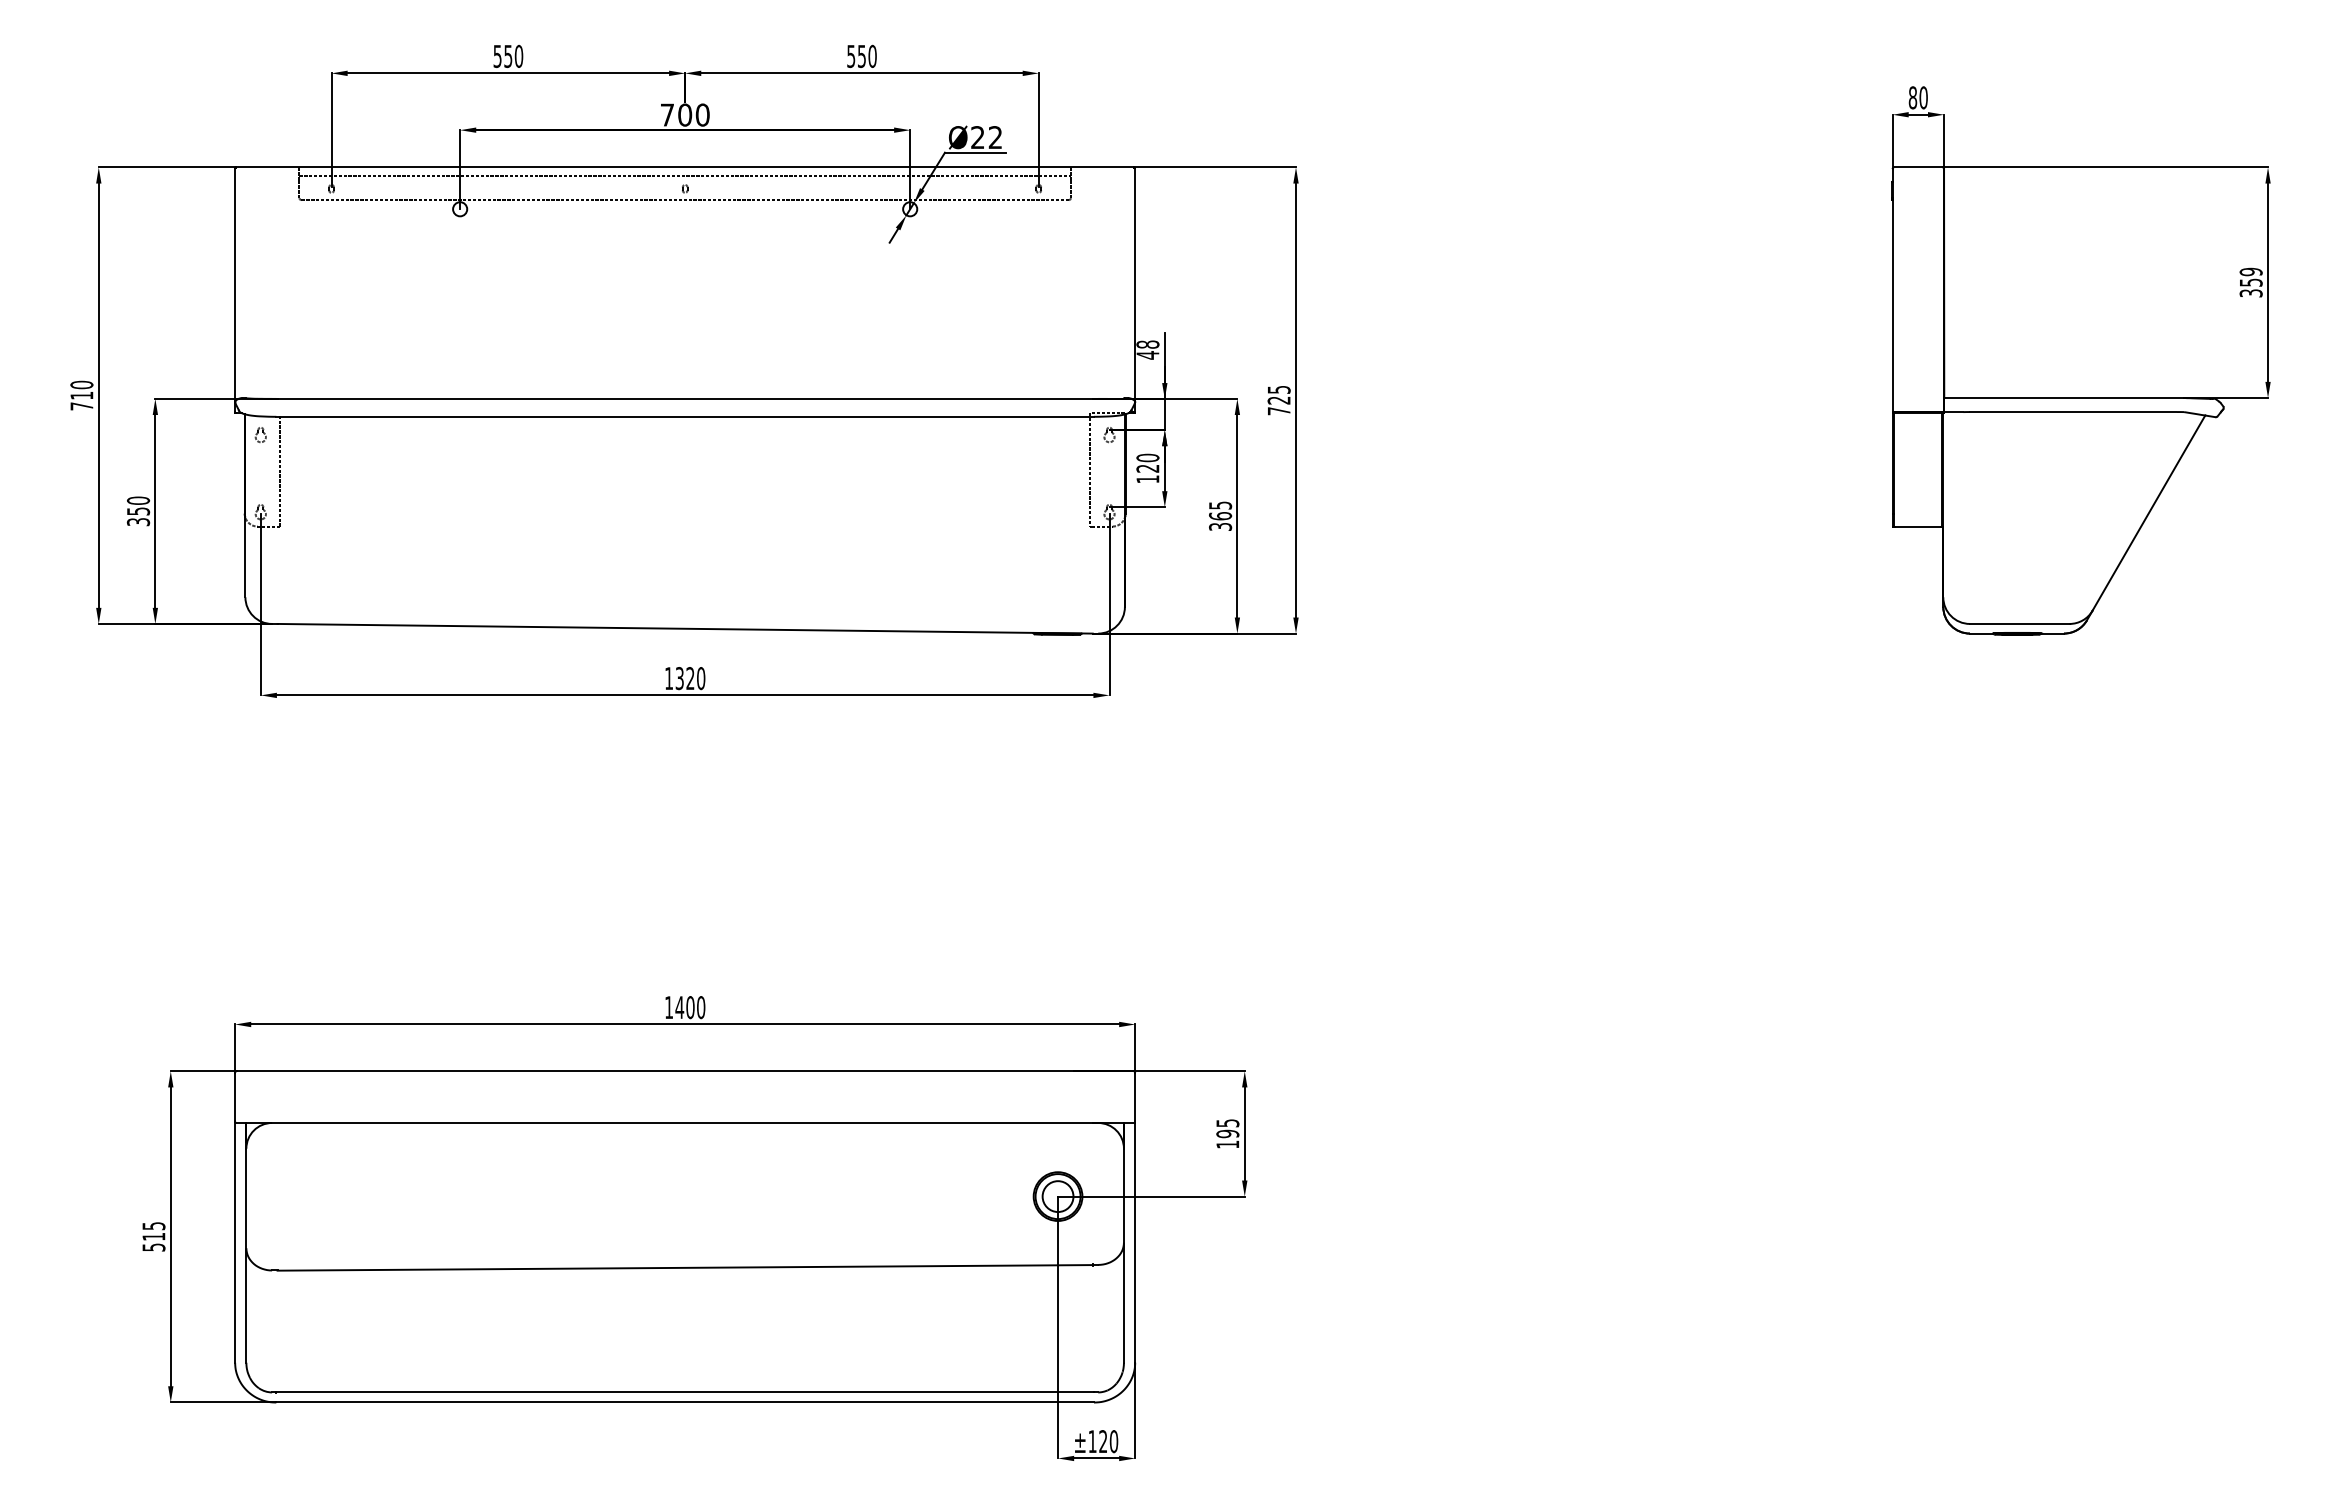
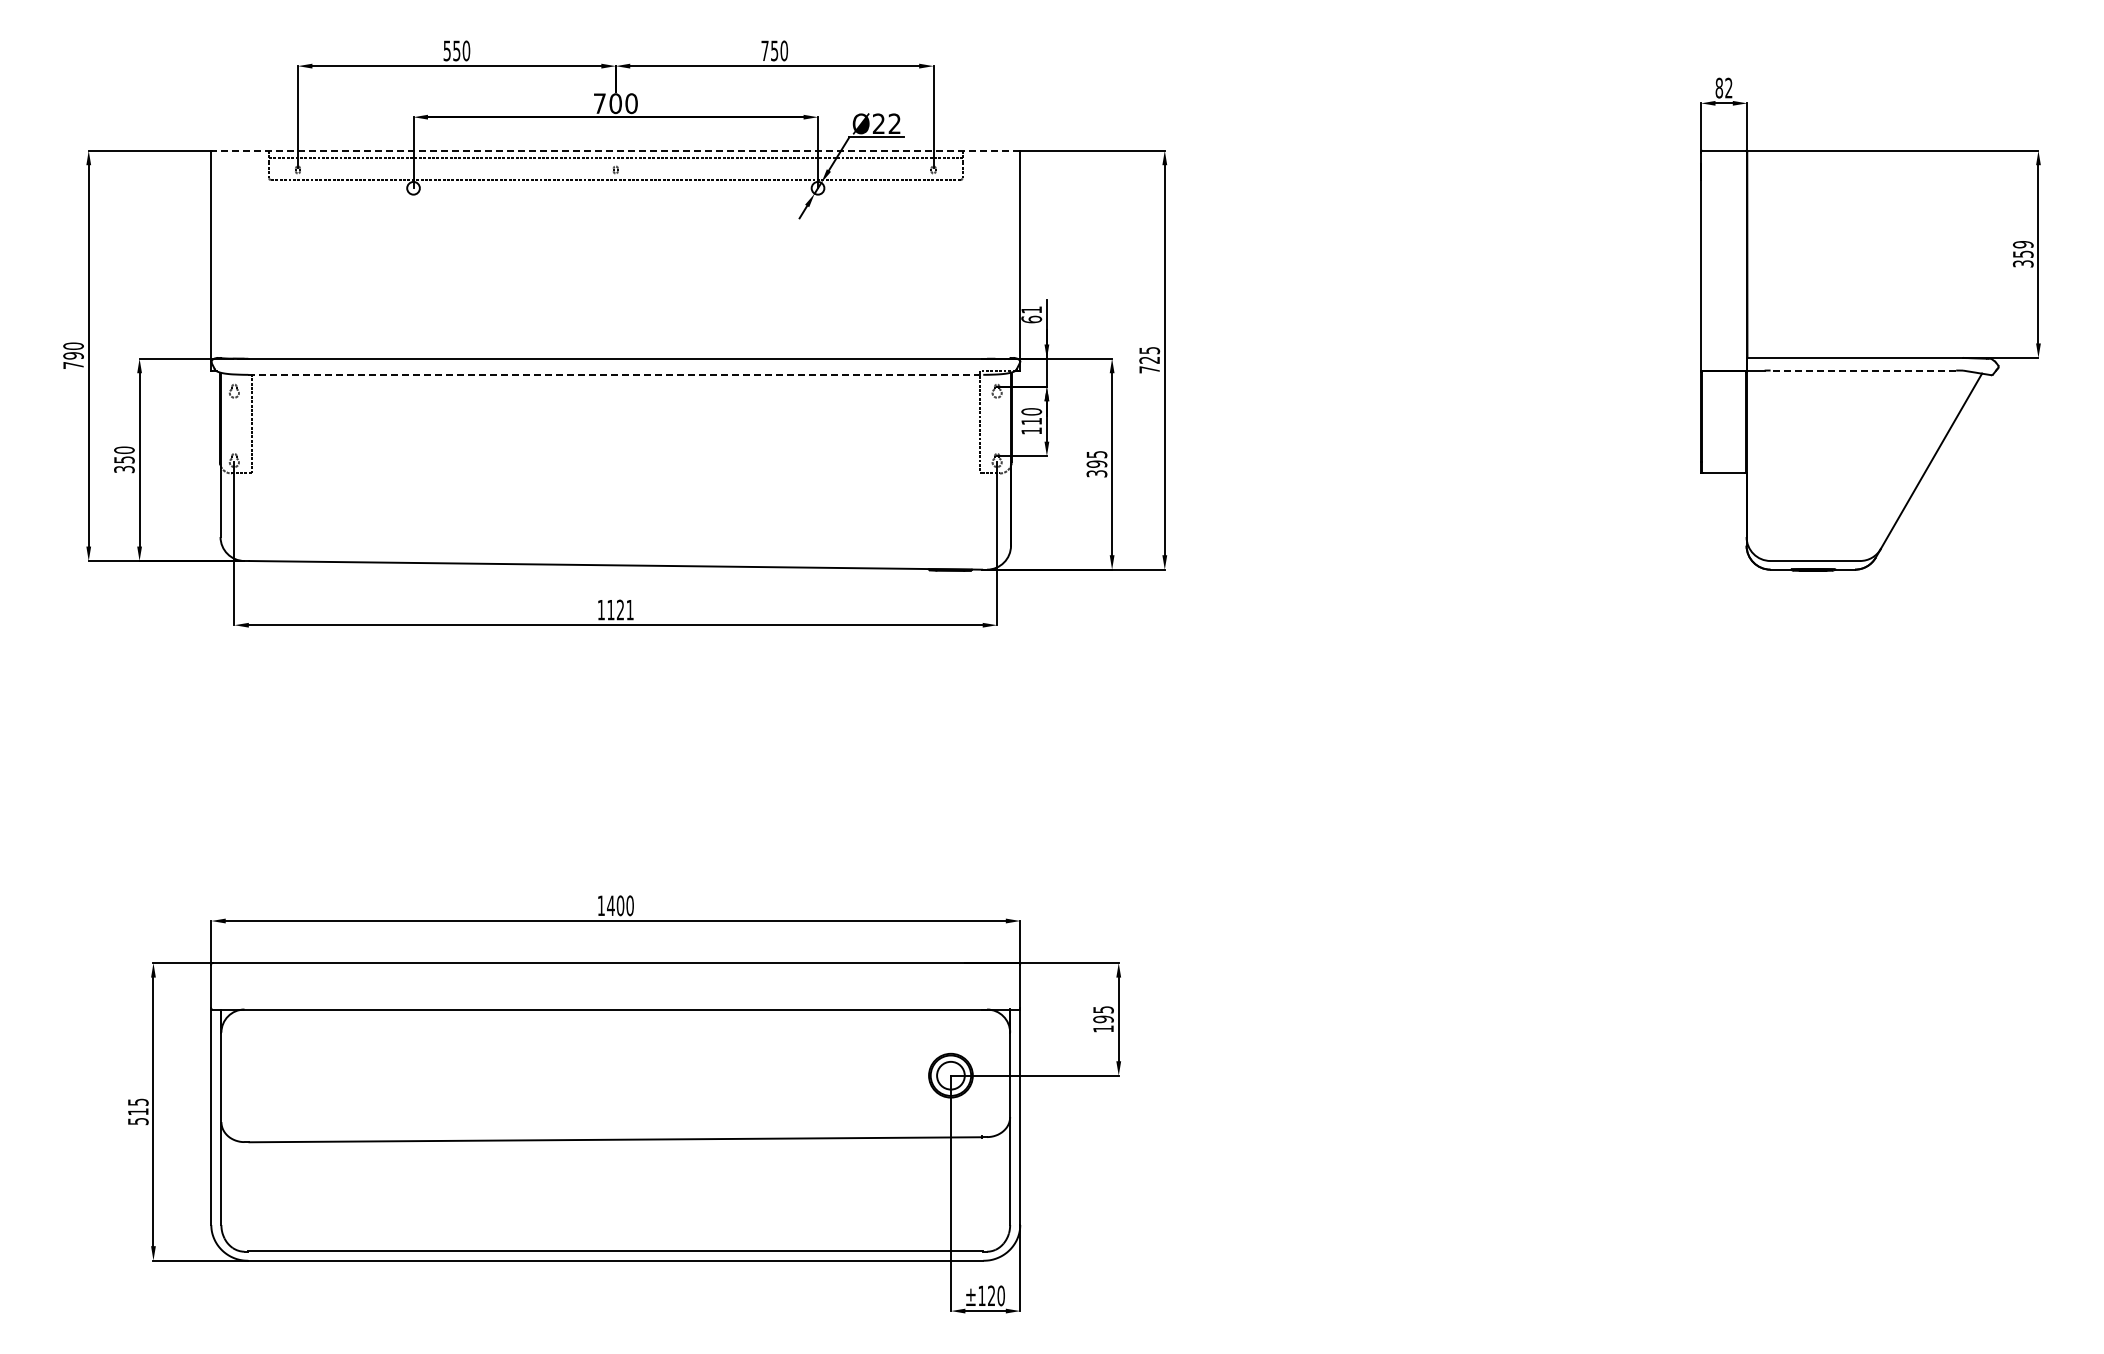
text: (850, 55) -> (764, 50), 550 -> 750
text: (1923, 97) -> (1728, 87), 80 -> 82
line: (684, 167) -> (615, 150), solid -> dashed
text: (1147, 349) -> (1031, 314), 48 -> 61
text: (81, 395) -> (73, 355), 710 -> 790
line: (2073, 411) -> (1863, 370), solid -> dashed
line: (685, 417) -> (616, 375), solid -> dashed
text: (1147, 468) -> (1031, 421), 120 -> 110
text: (1220, 515) -> (1096, 463), 365 -> 395
text: (690, 677) -> (620, 609), 1320 -> 1121

